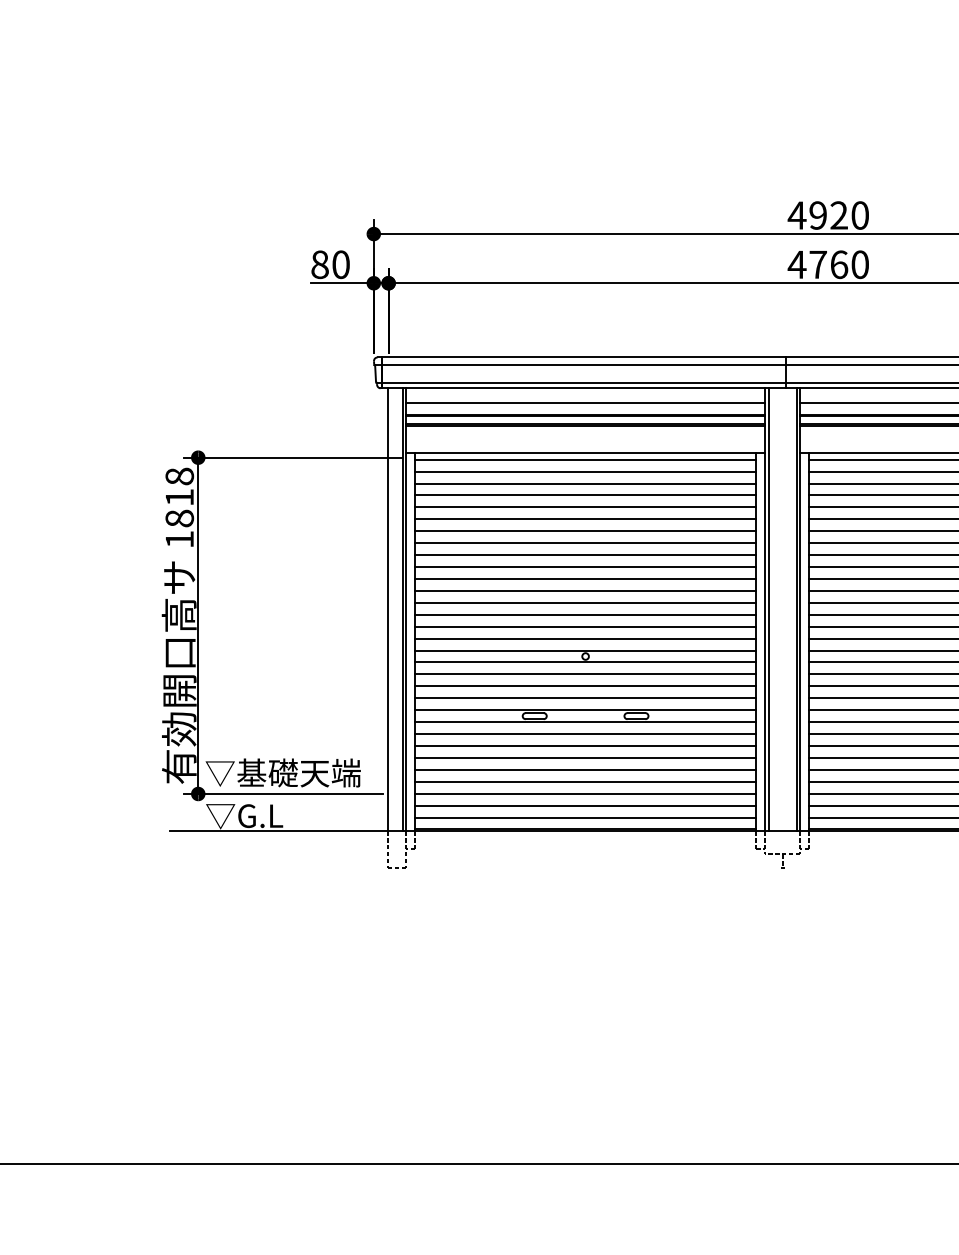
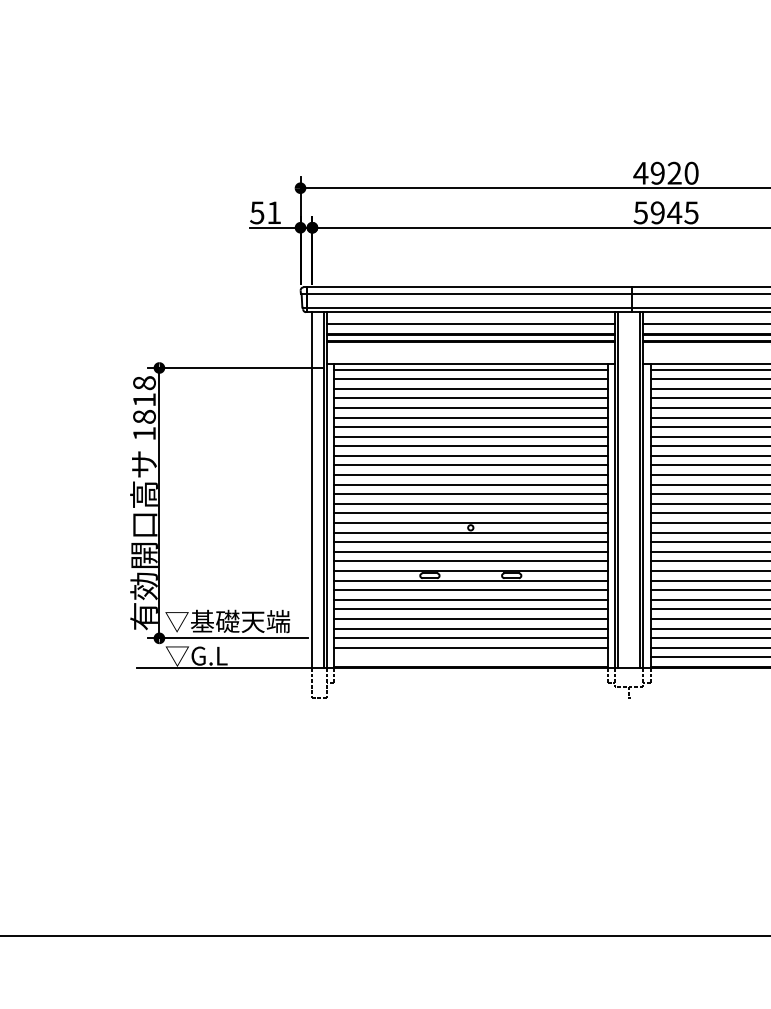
text: (330, 264) -> (265, 212), 80 -> 51
text: (827, 264) -> (665, 212), 4760 -> 5945
line: (585, 817) -> (470, 657), removed

